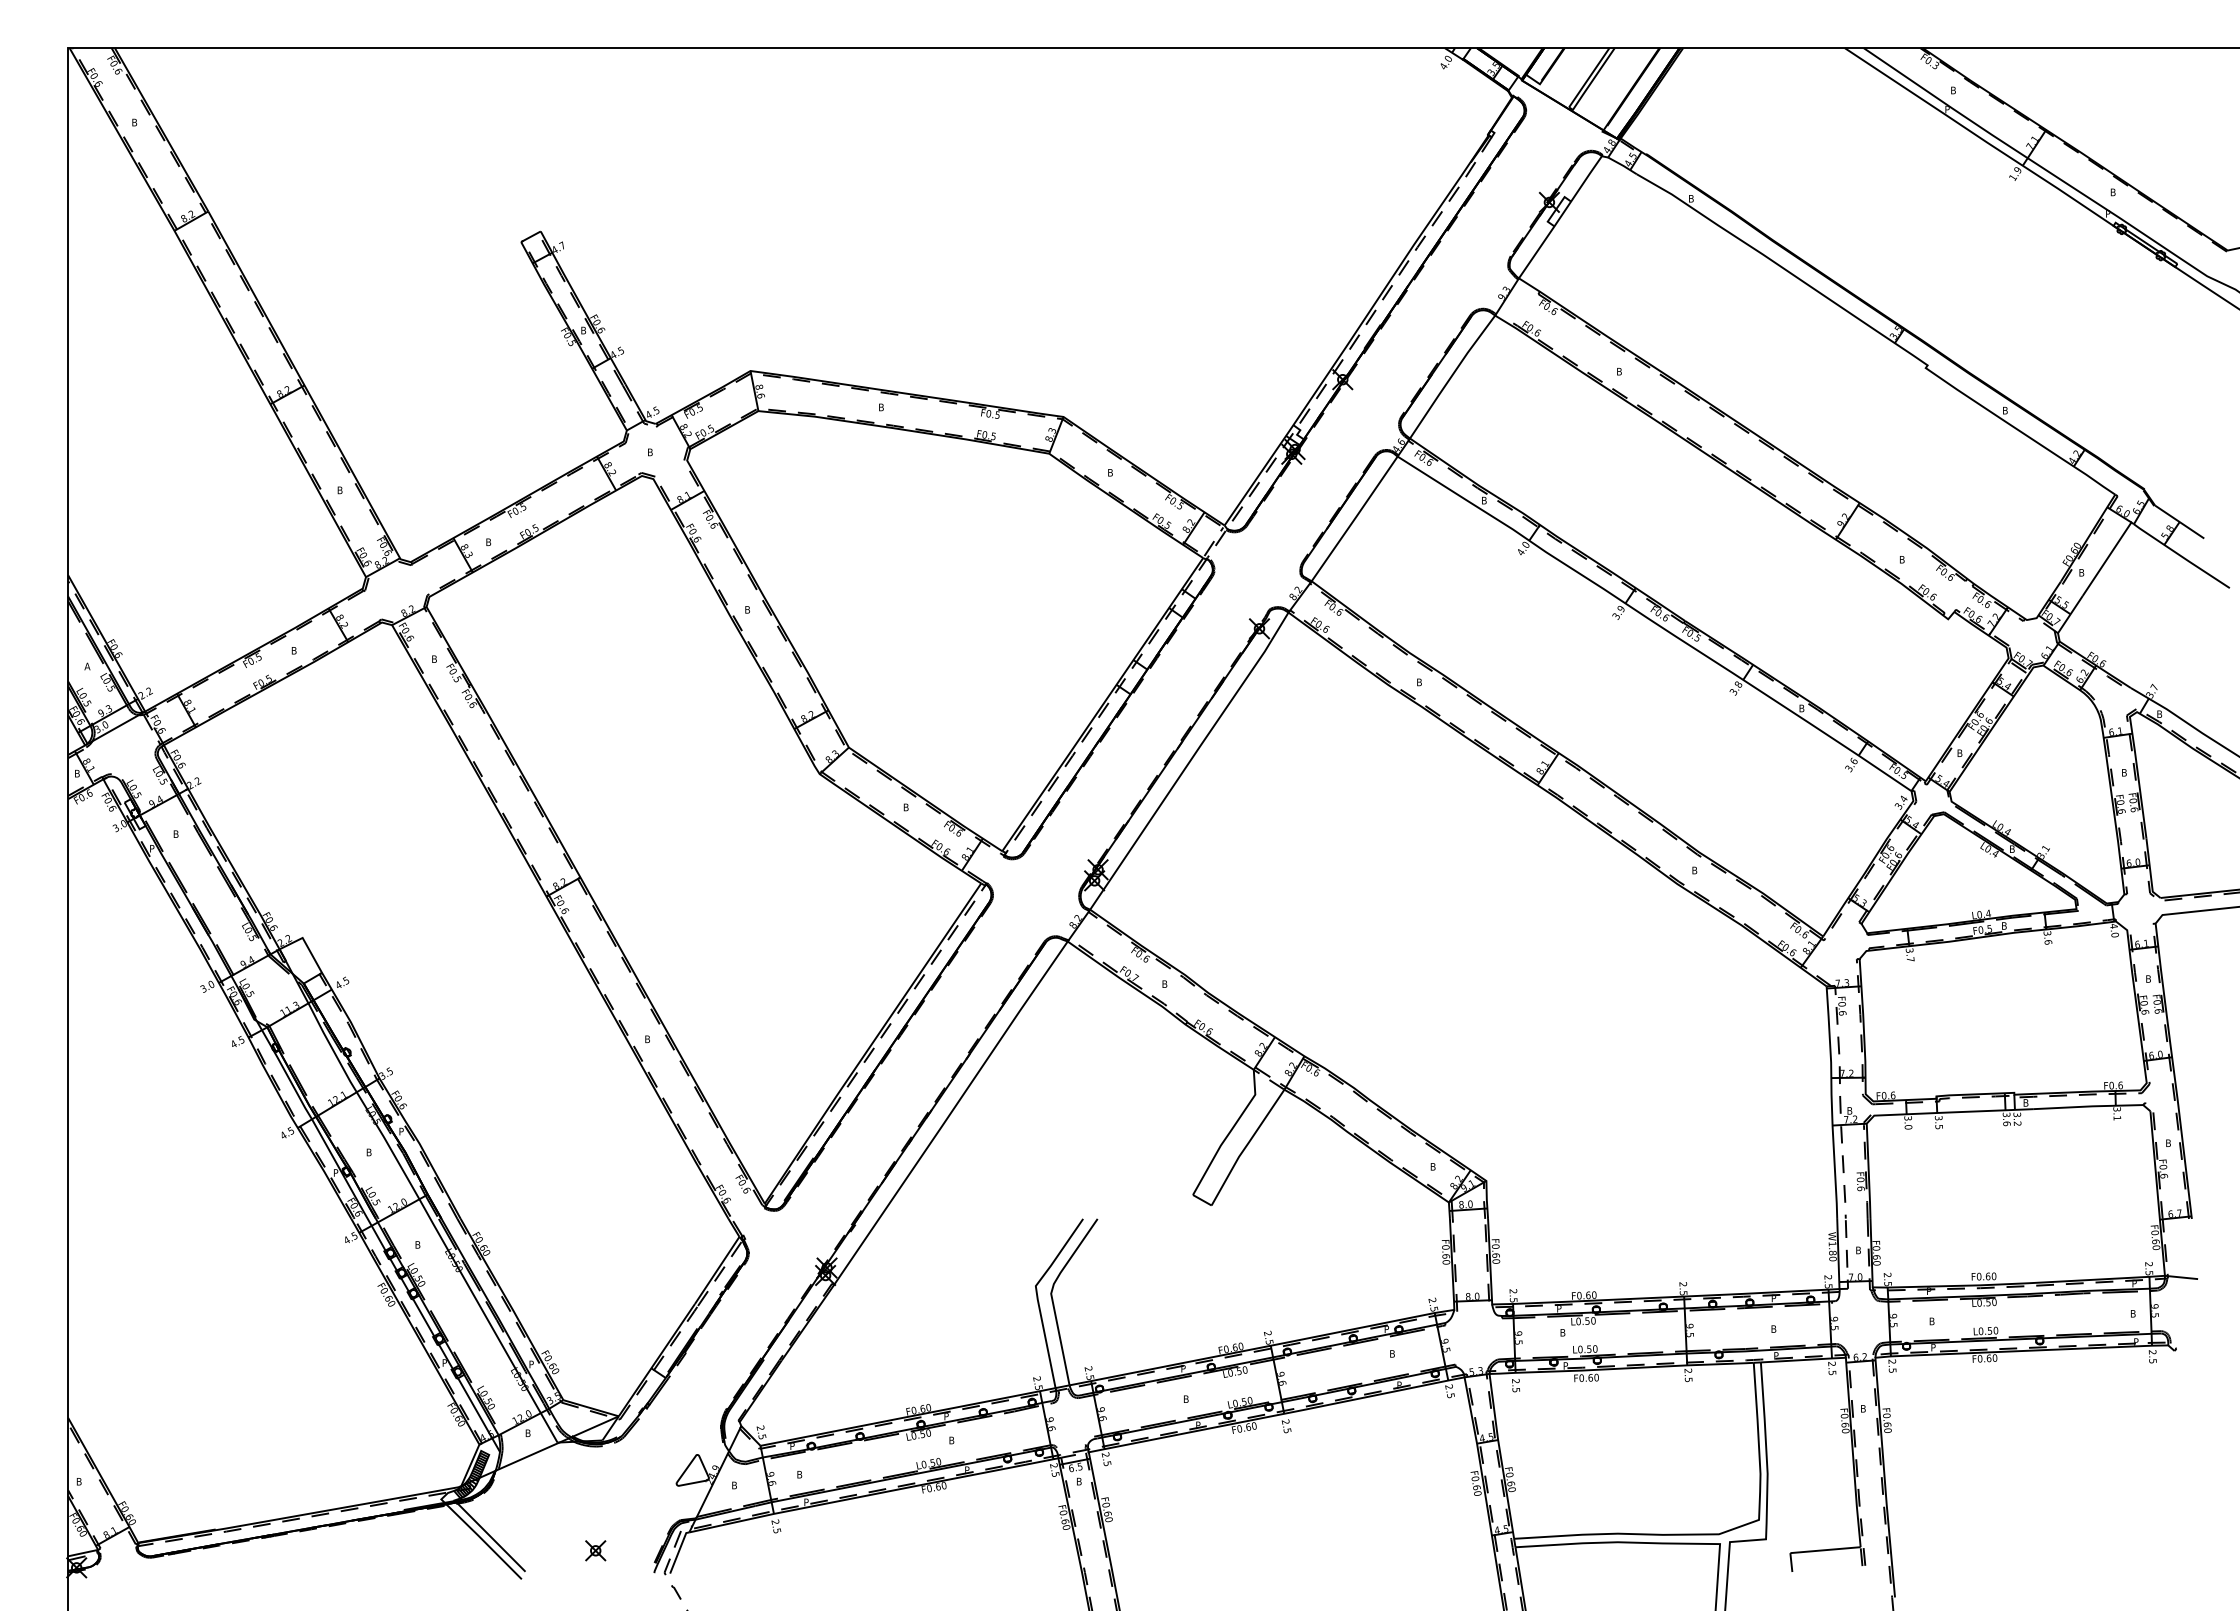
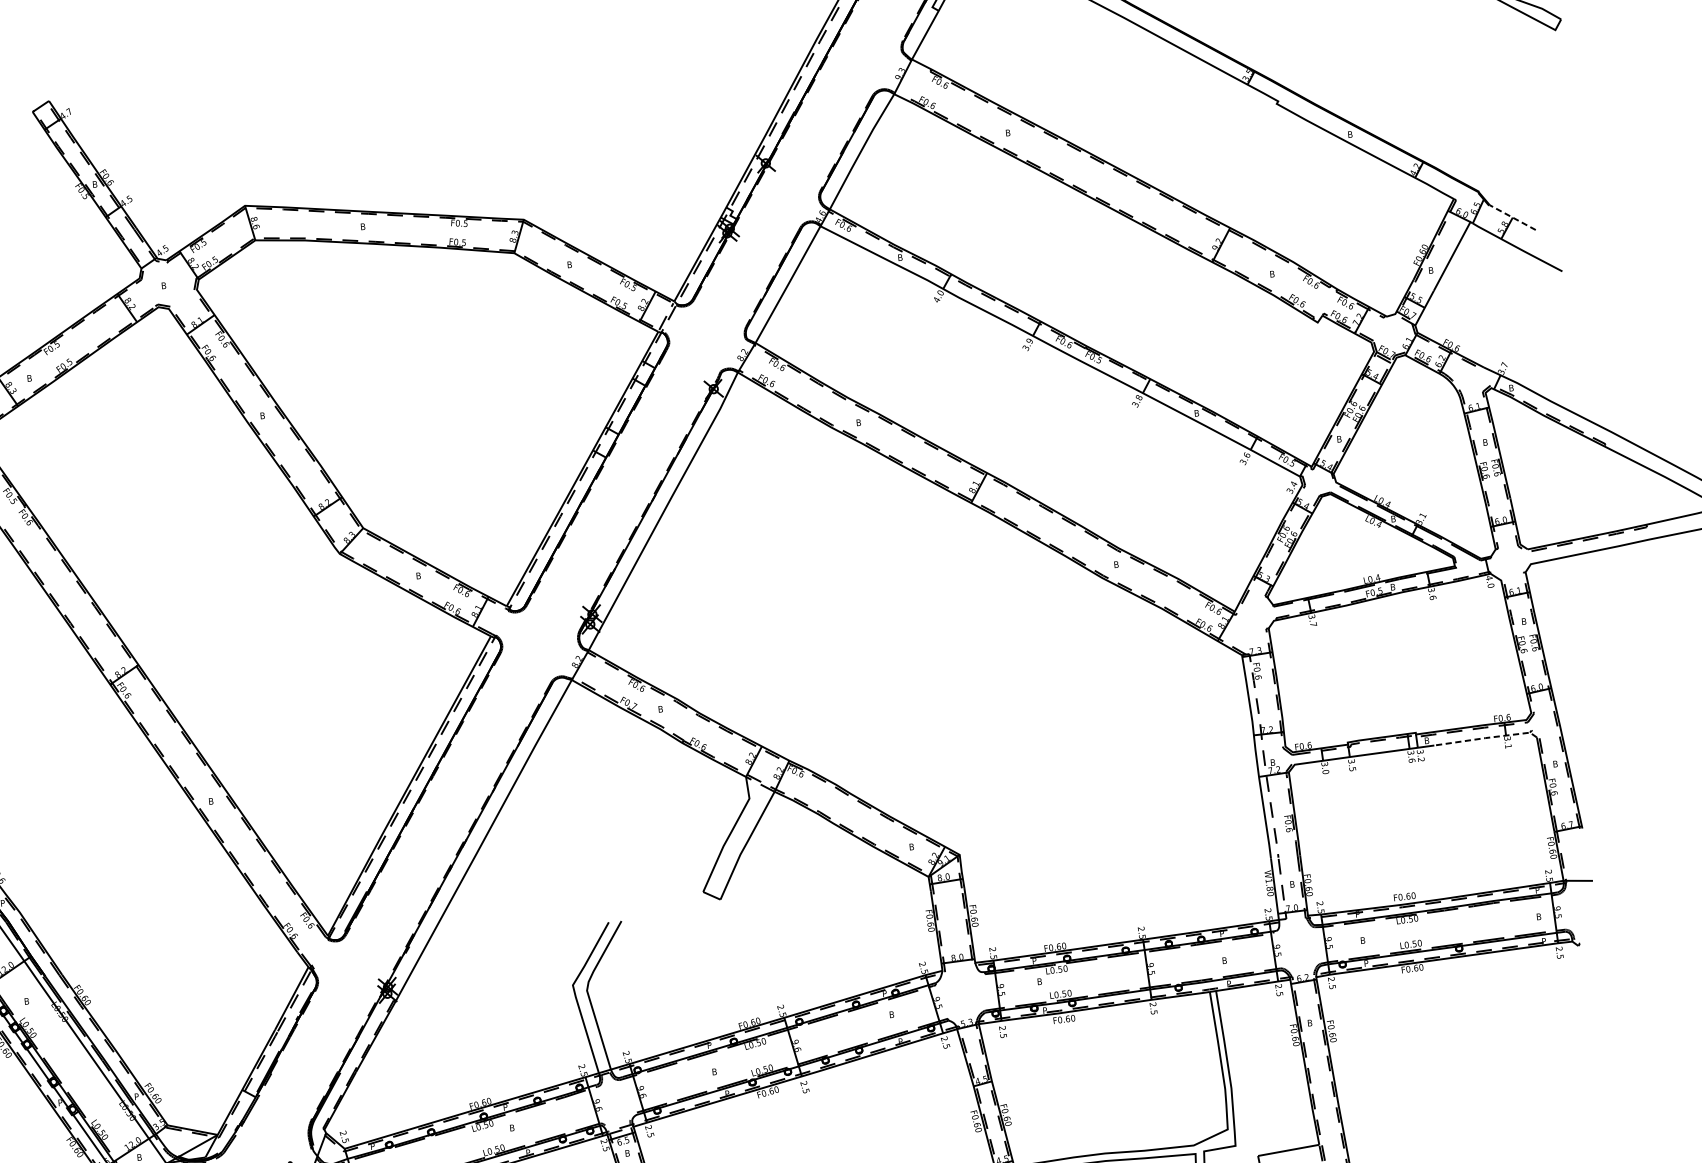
line: (2179, 522) -> (1512, 218), solid -> dashed
line: (2093, 1106) -> (1486, 738), solid -> dashed

